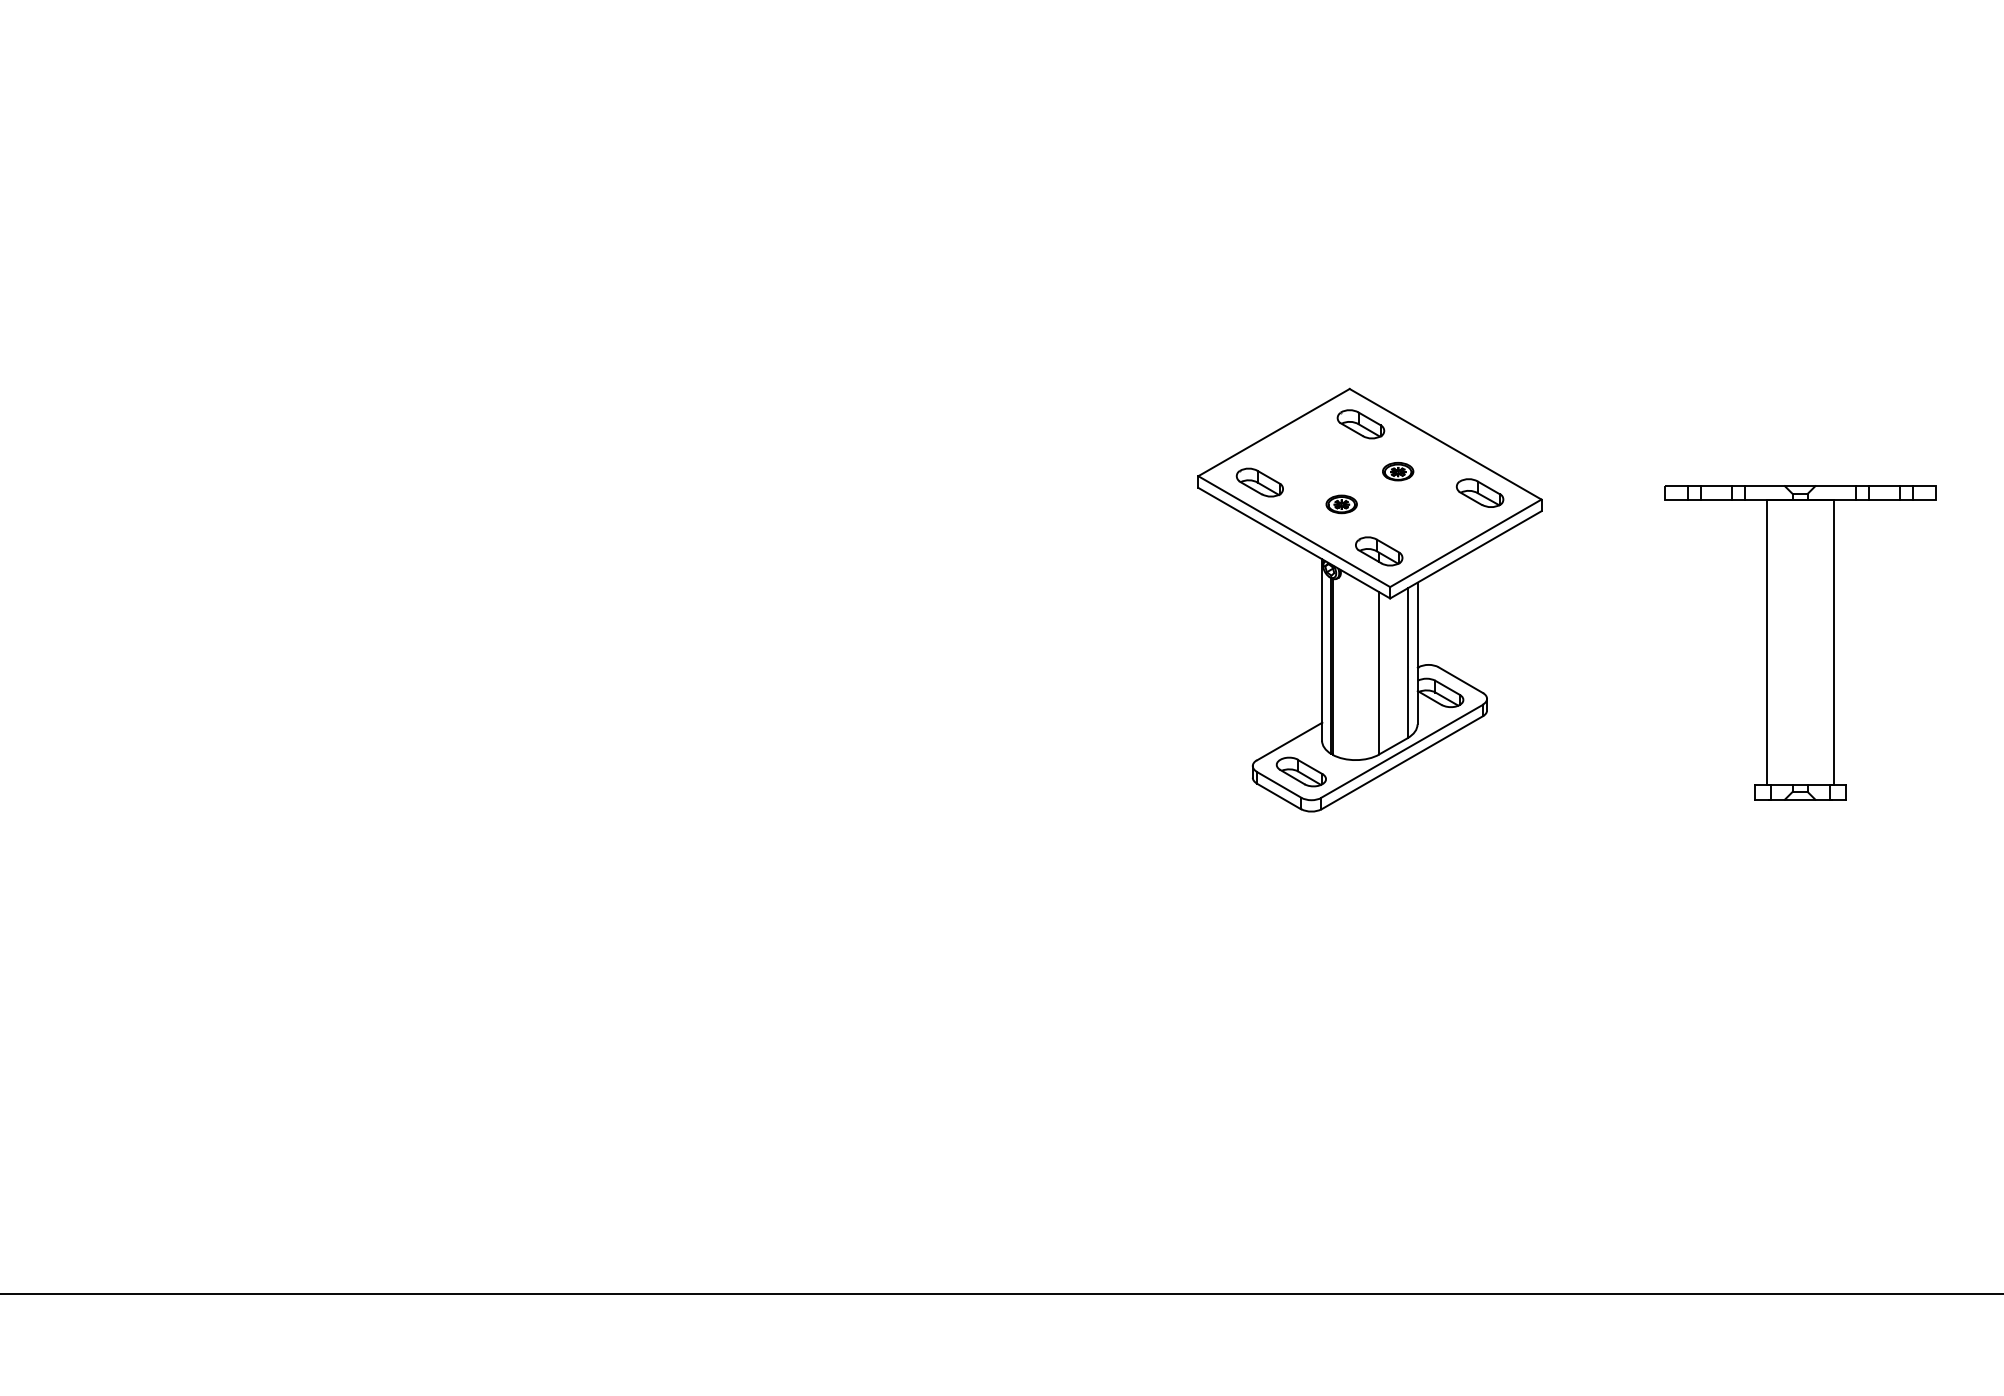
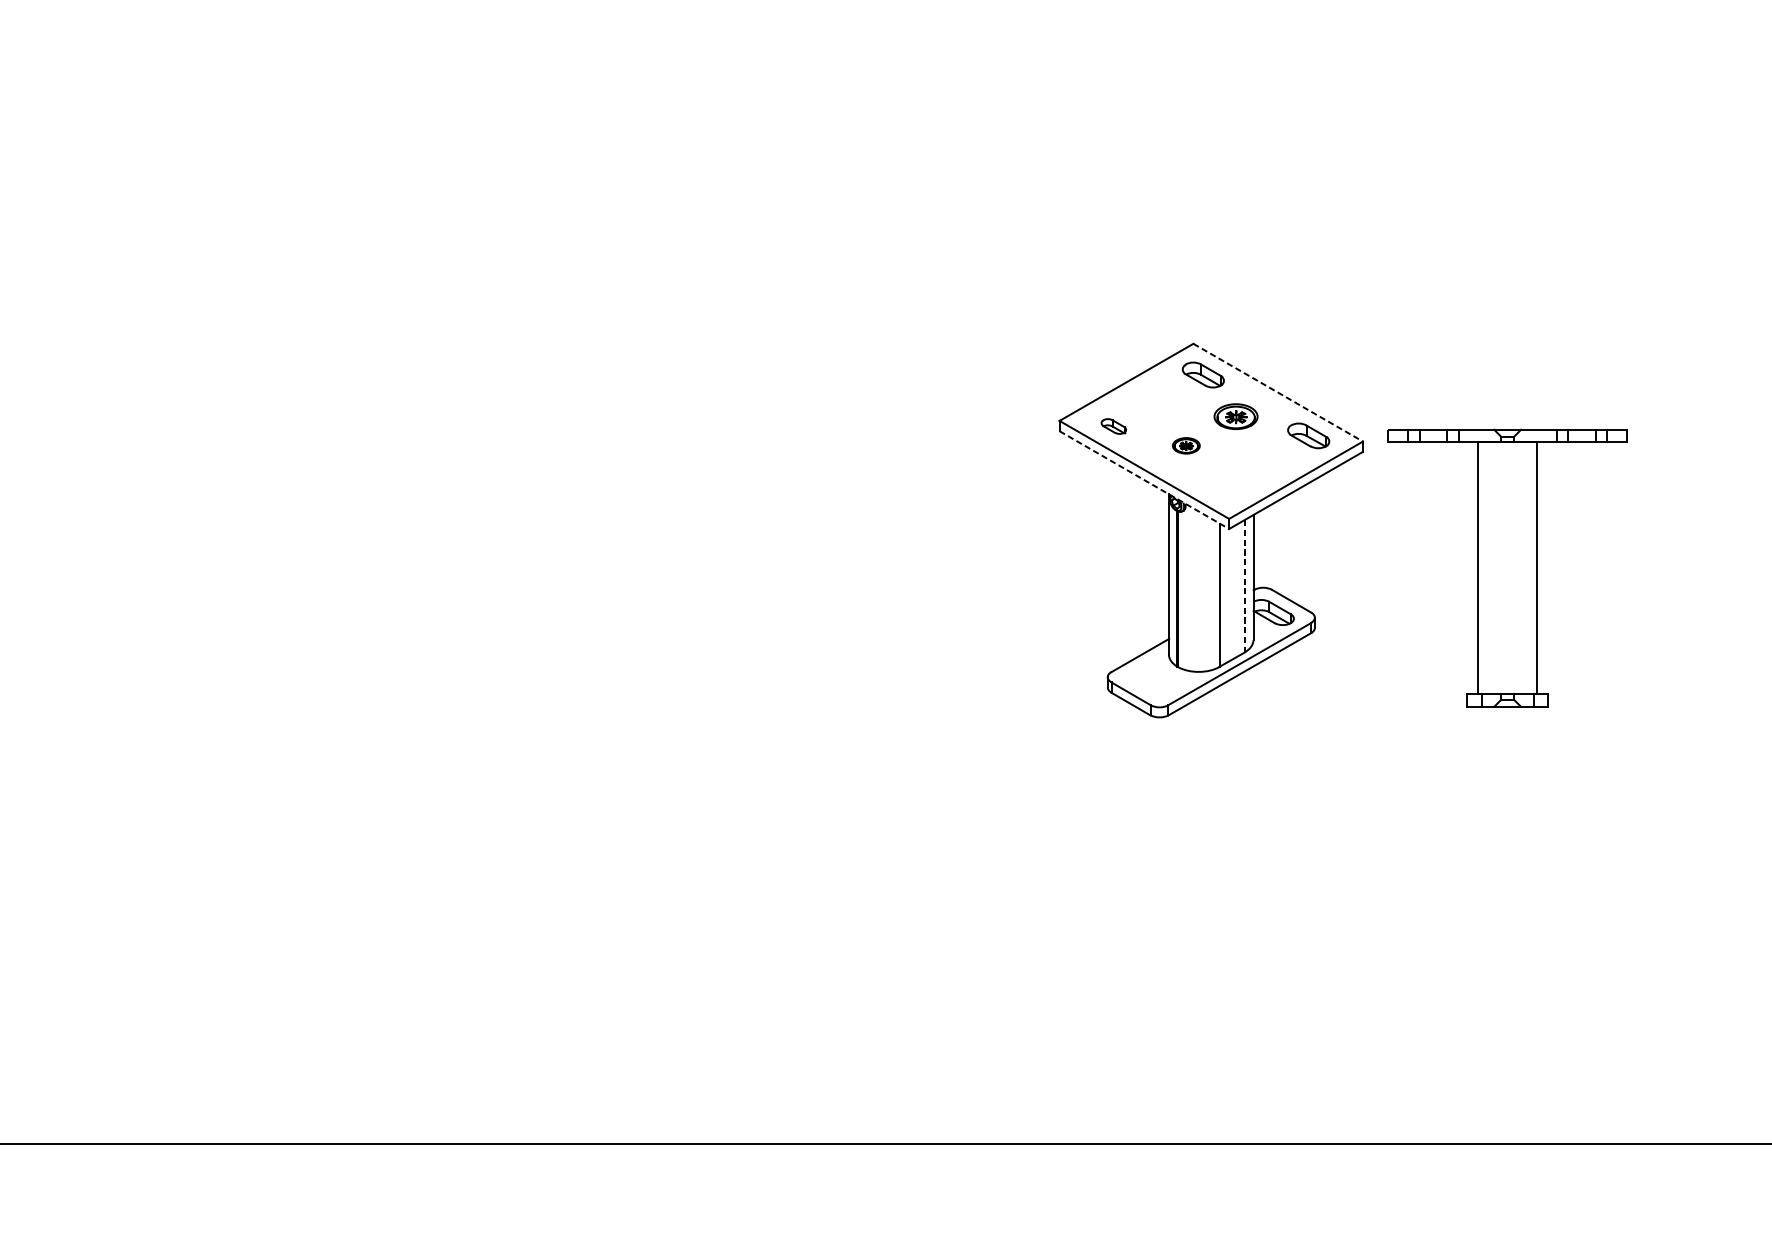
line: (1445, 444) -> (1278, 392), solid -> dashed
part: (1398, 471) -> (1236, 416), size x1.6
part: (1259, 482) -> (1113, 426), size x0.6
line: (1294, 543) -> (1144, 480), solid -> dashed
part: (1379, 551) -> (1219, 487), removed
part: (1800, 642) -> (1507, 567), moved
line: (1407, 663) -> (1244, 586), solid -> dashed
part: (1300, 771) -> (1149, 681), removed

